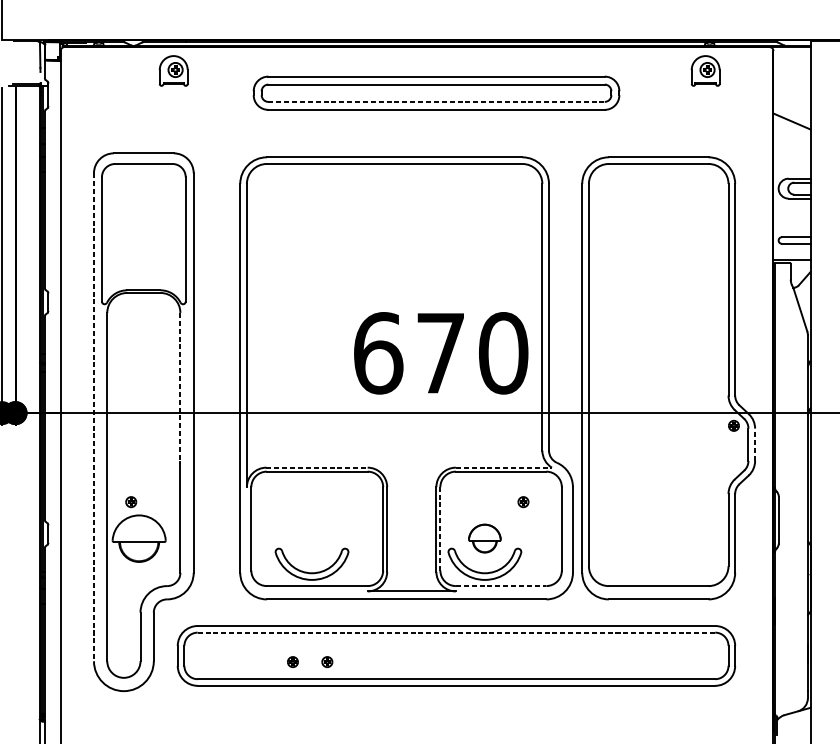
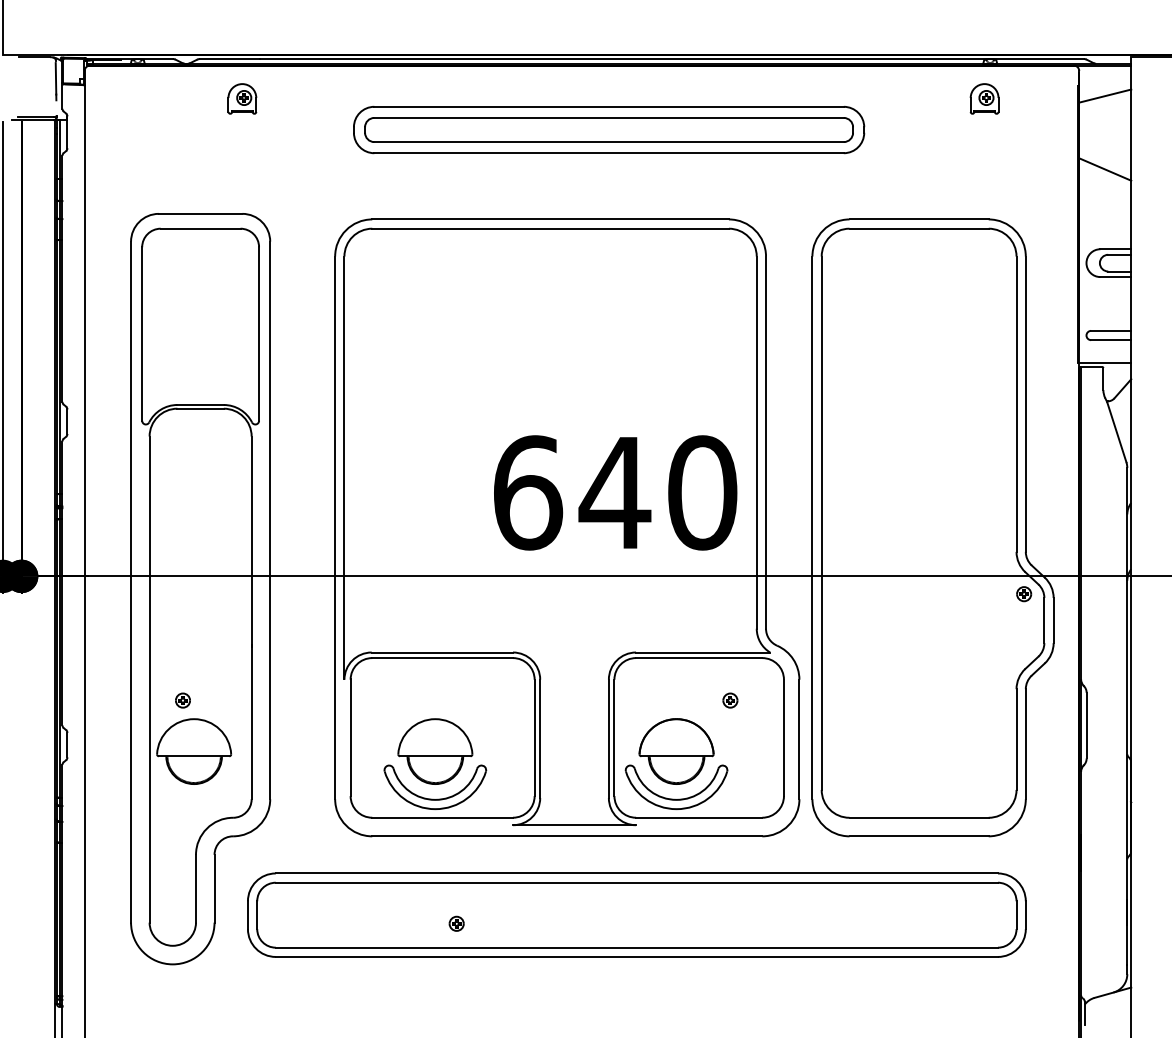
line: (792, 68) -> (1105, 95), added
part: (173, 70) -> (242, 98), size x0.71
part: (705, 70) -> (984, 98), size x0.71
line: (436, 102) -> (609, 142), dashed -> solid
text: (440, 353) -> (614, 492), 670 -> 640
line: (180, 388) -> (251, 542), dashed -> solid
line: (94, 417) -> (131, 582), dashed -> solid
line: (755, 444) -> (1053, 620), dashed -> solid
line: (317, 467) -> (442, 652), dashed -> solid
line: (504, 467) -> (703, 652), dashed -> solid
line: (440, 528) -> (614, 737), dashed -> solid
part: (312, 538) -> (435, 751), added
part: (484, 538) -> (676, 751), size x1.67
line: (501, 585) -> (699, 817), dashed -> solid
line: (456, 632) -> (637, 882), dashed -> solid
part: (292, 661) -> (408, 923), removed

